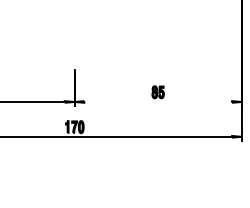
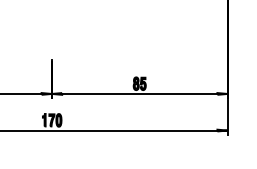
line: (158, 101) -> (140, 93), added

